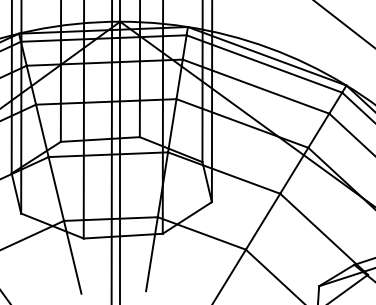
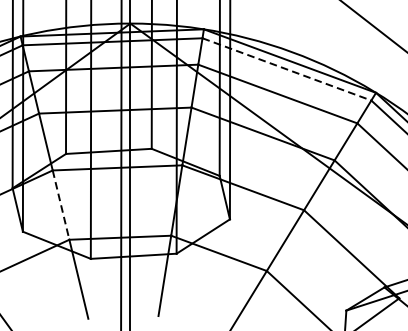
line: (264, 63) -> (287, 68), solid -> dashed
line: (56, 189) -> (61, 205), solid -> dashed

